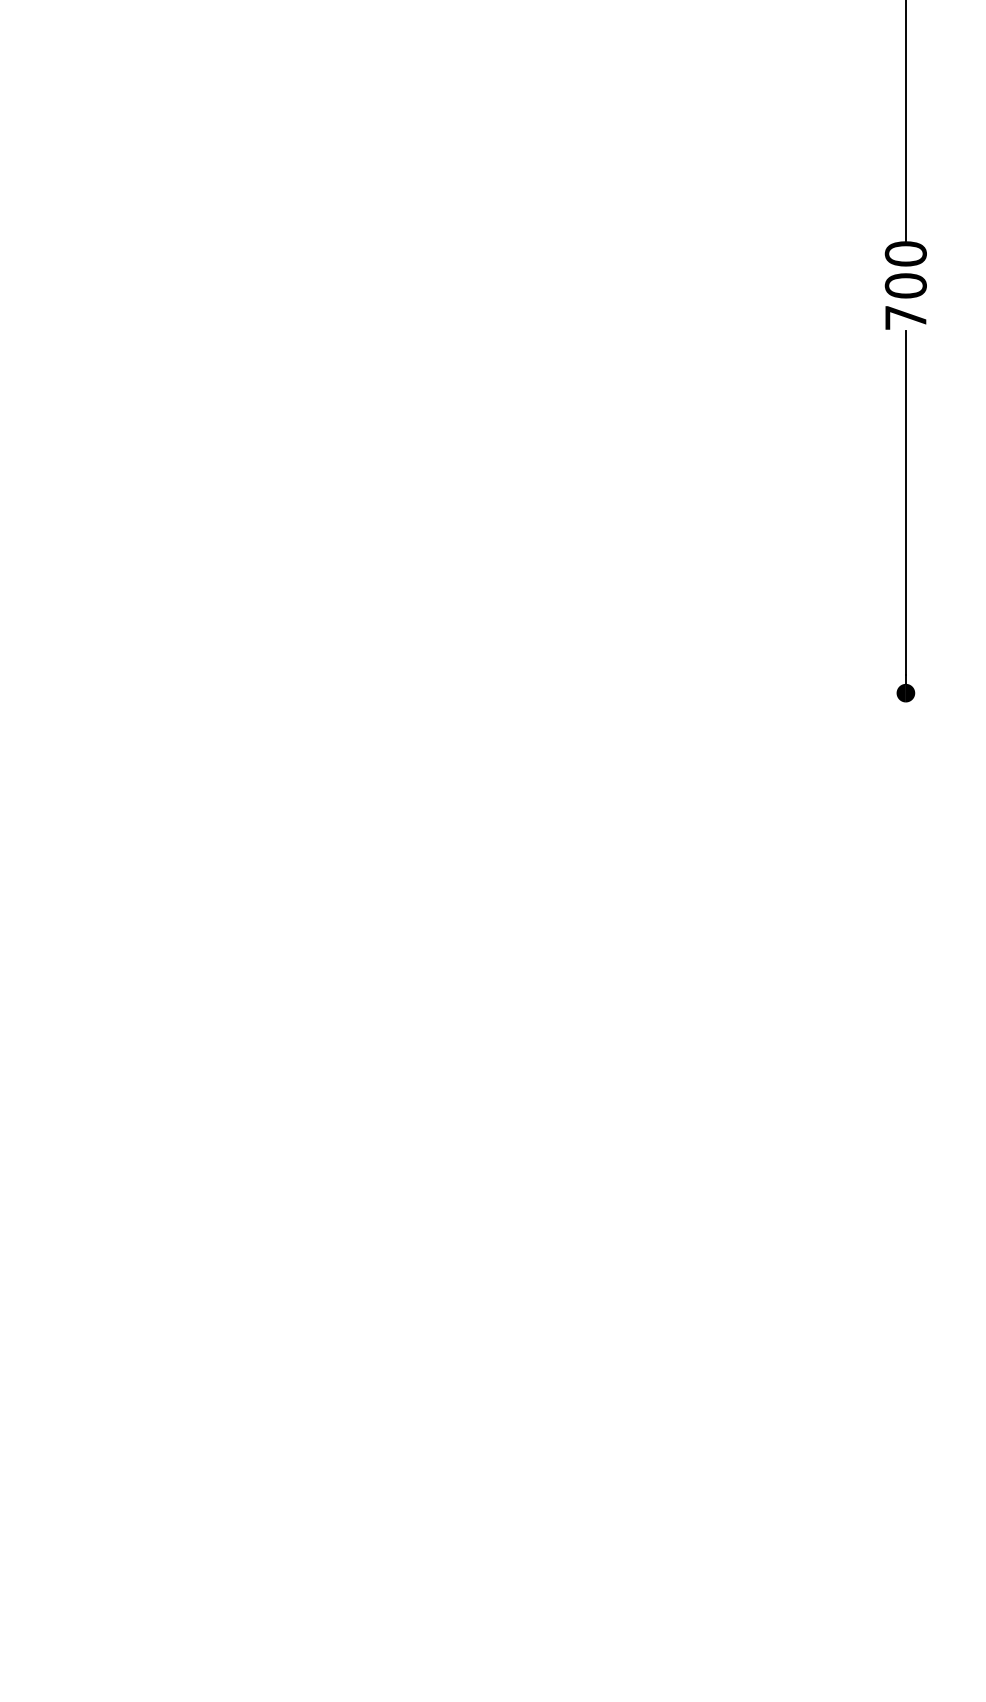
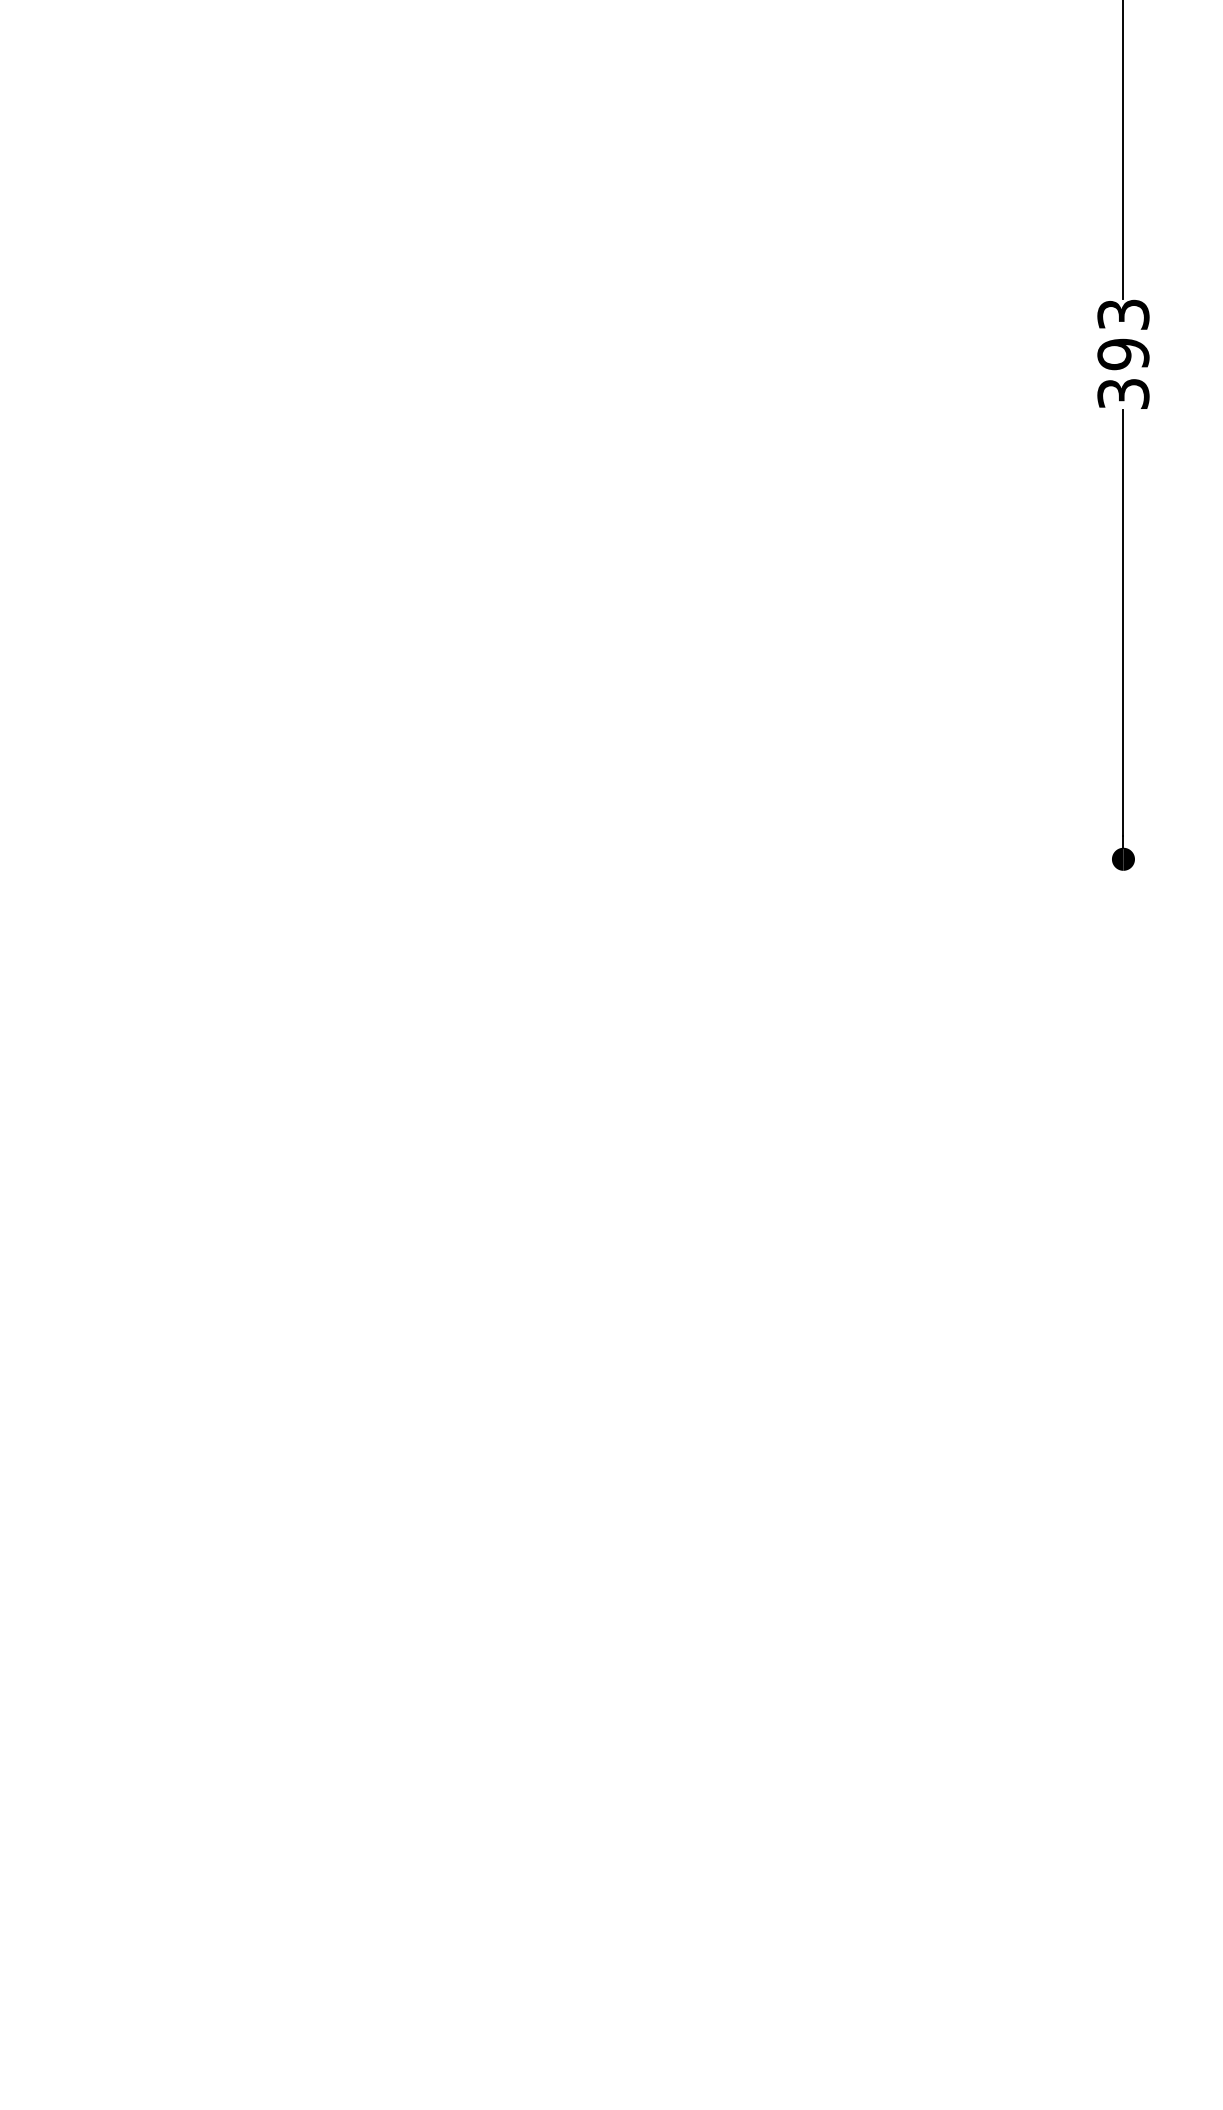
text: (905, 285) -> (1123, 353), 700 -> 393

